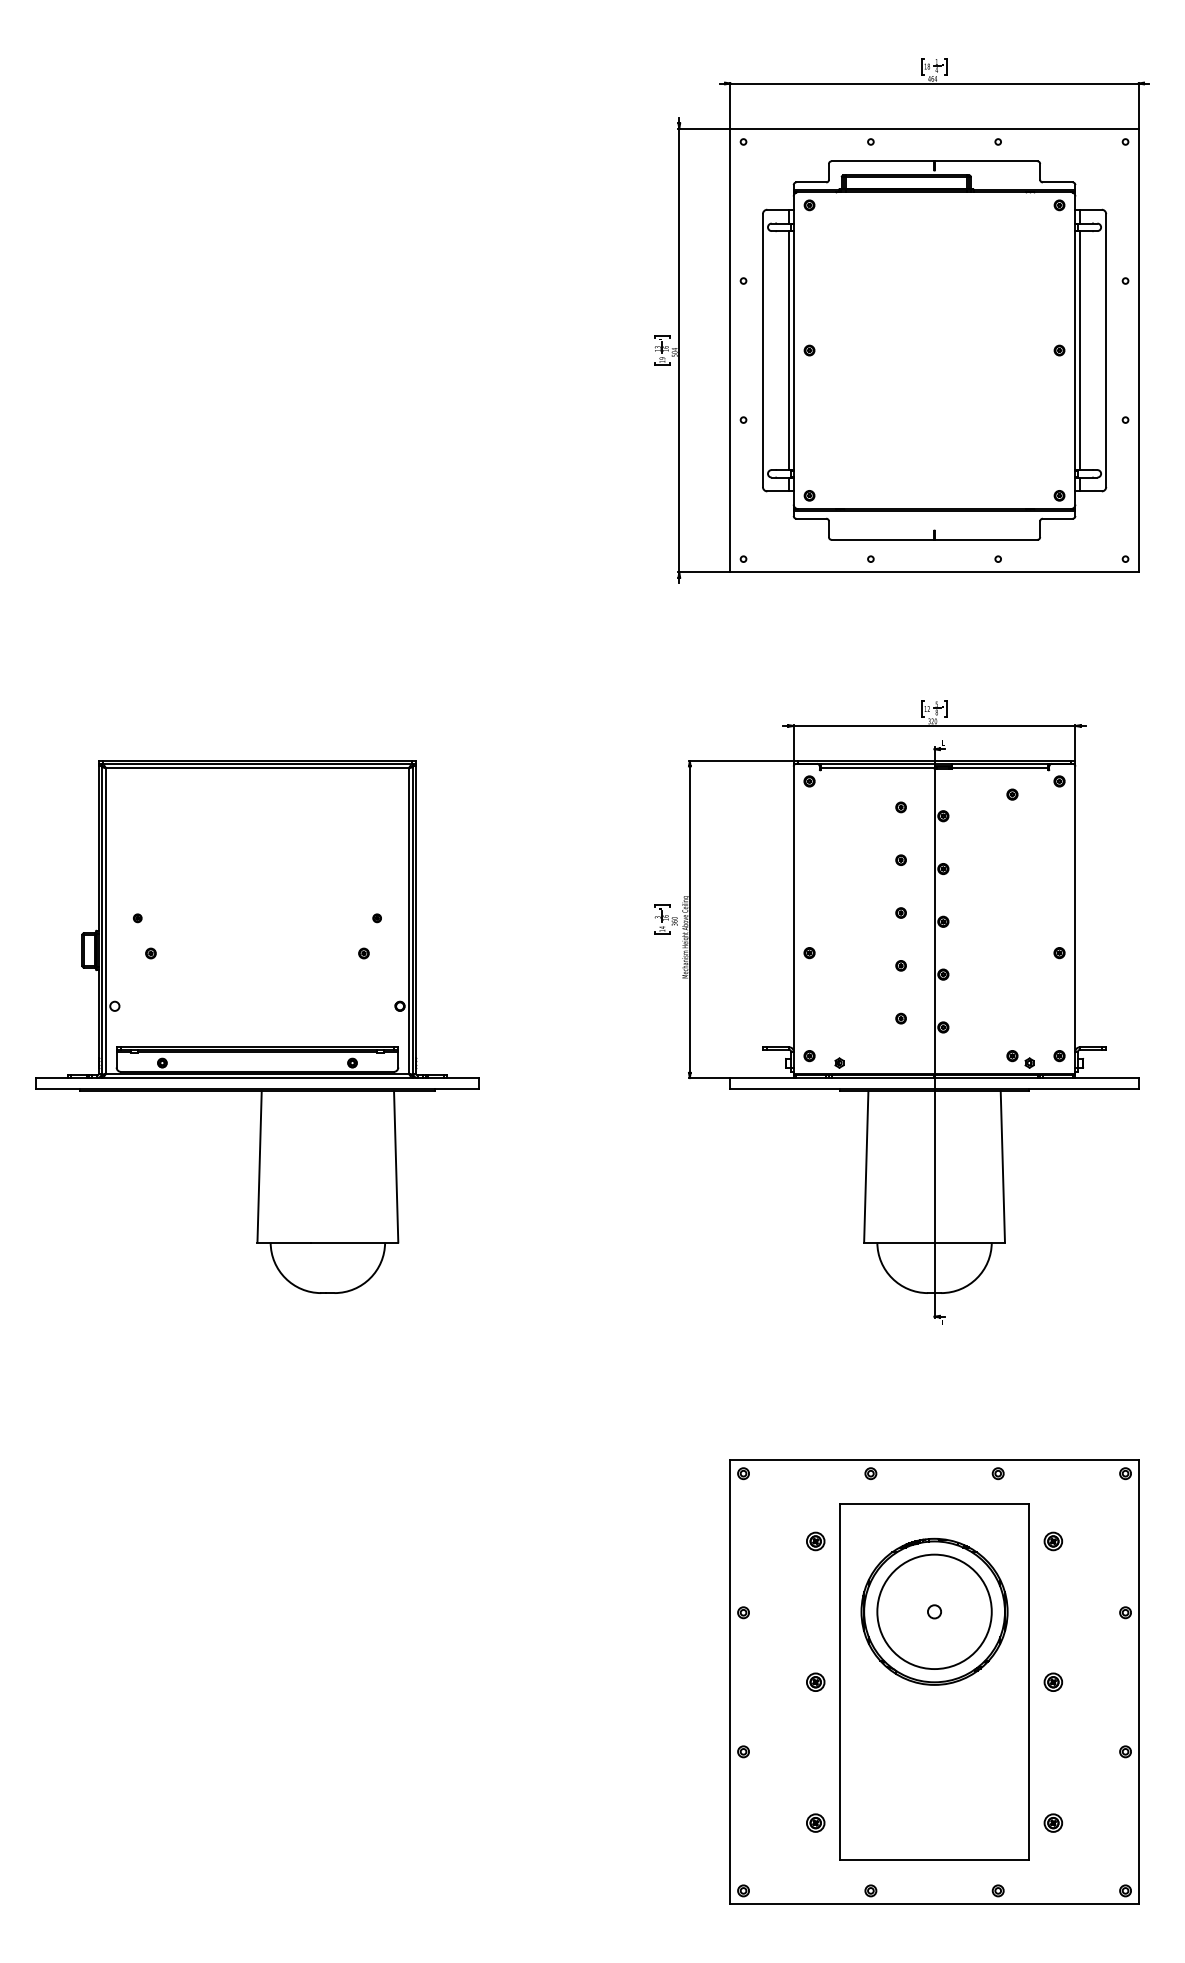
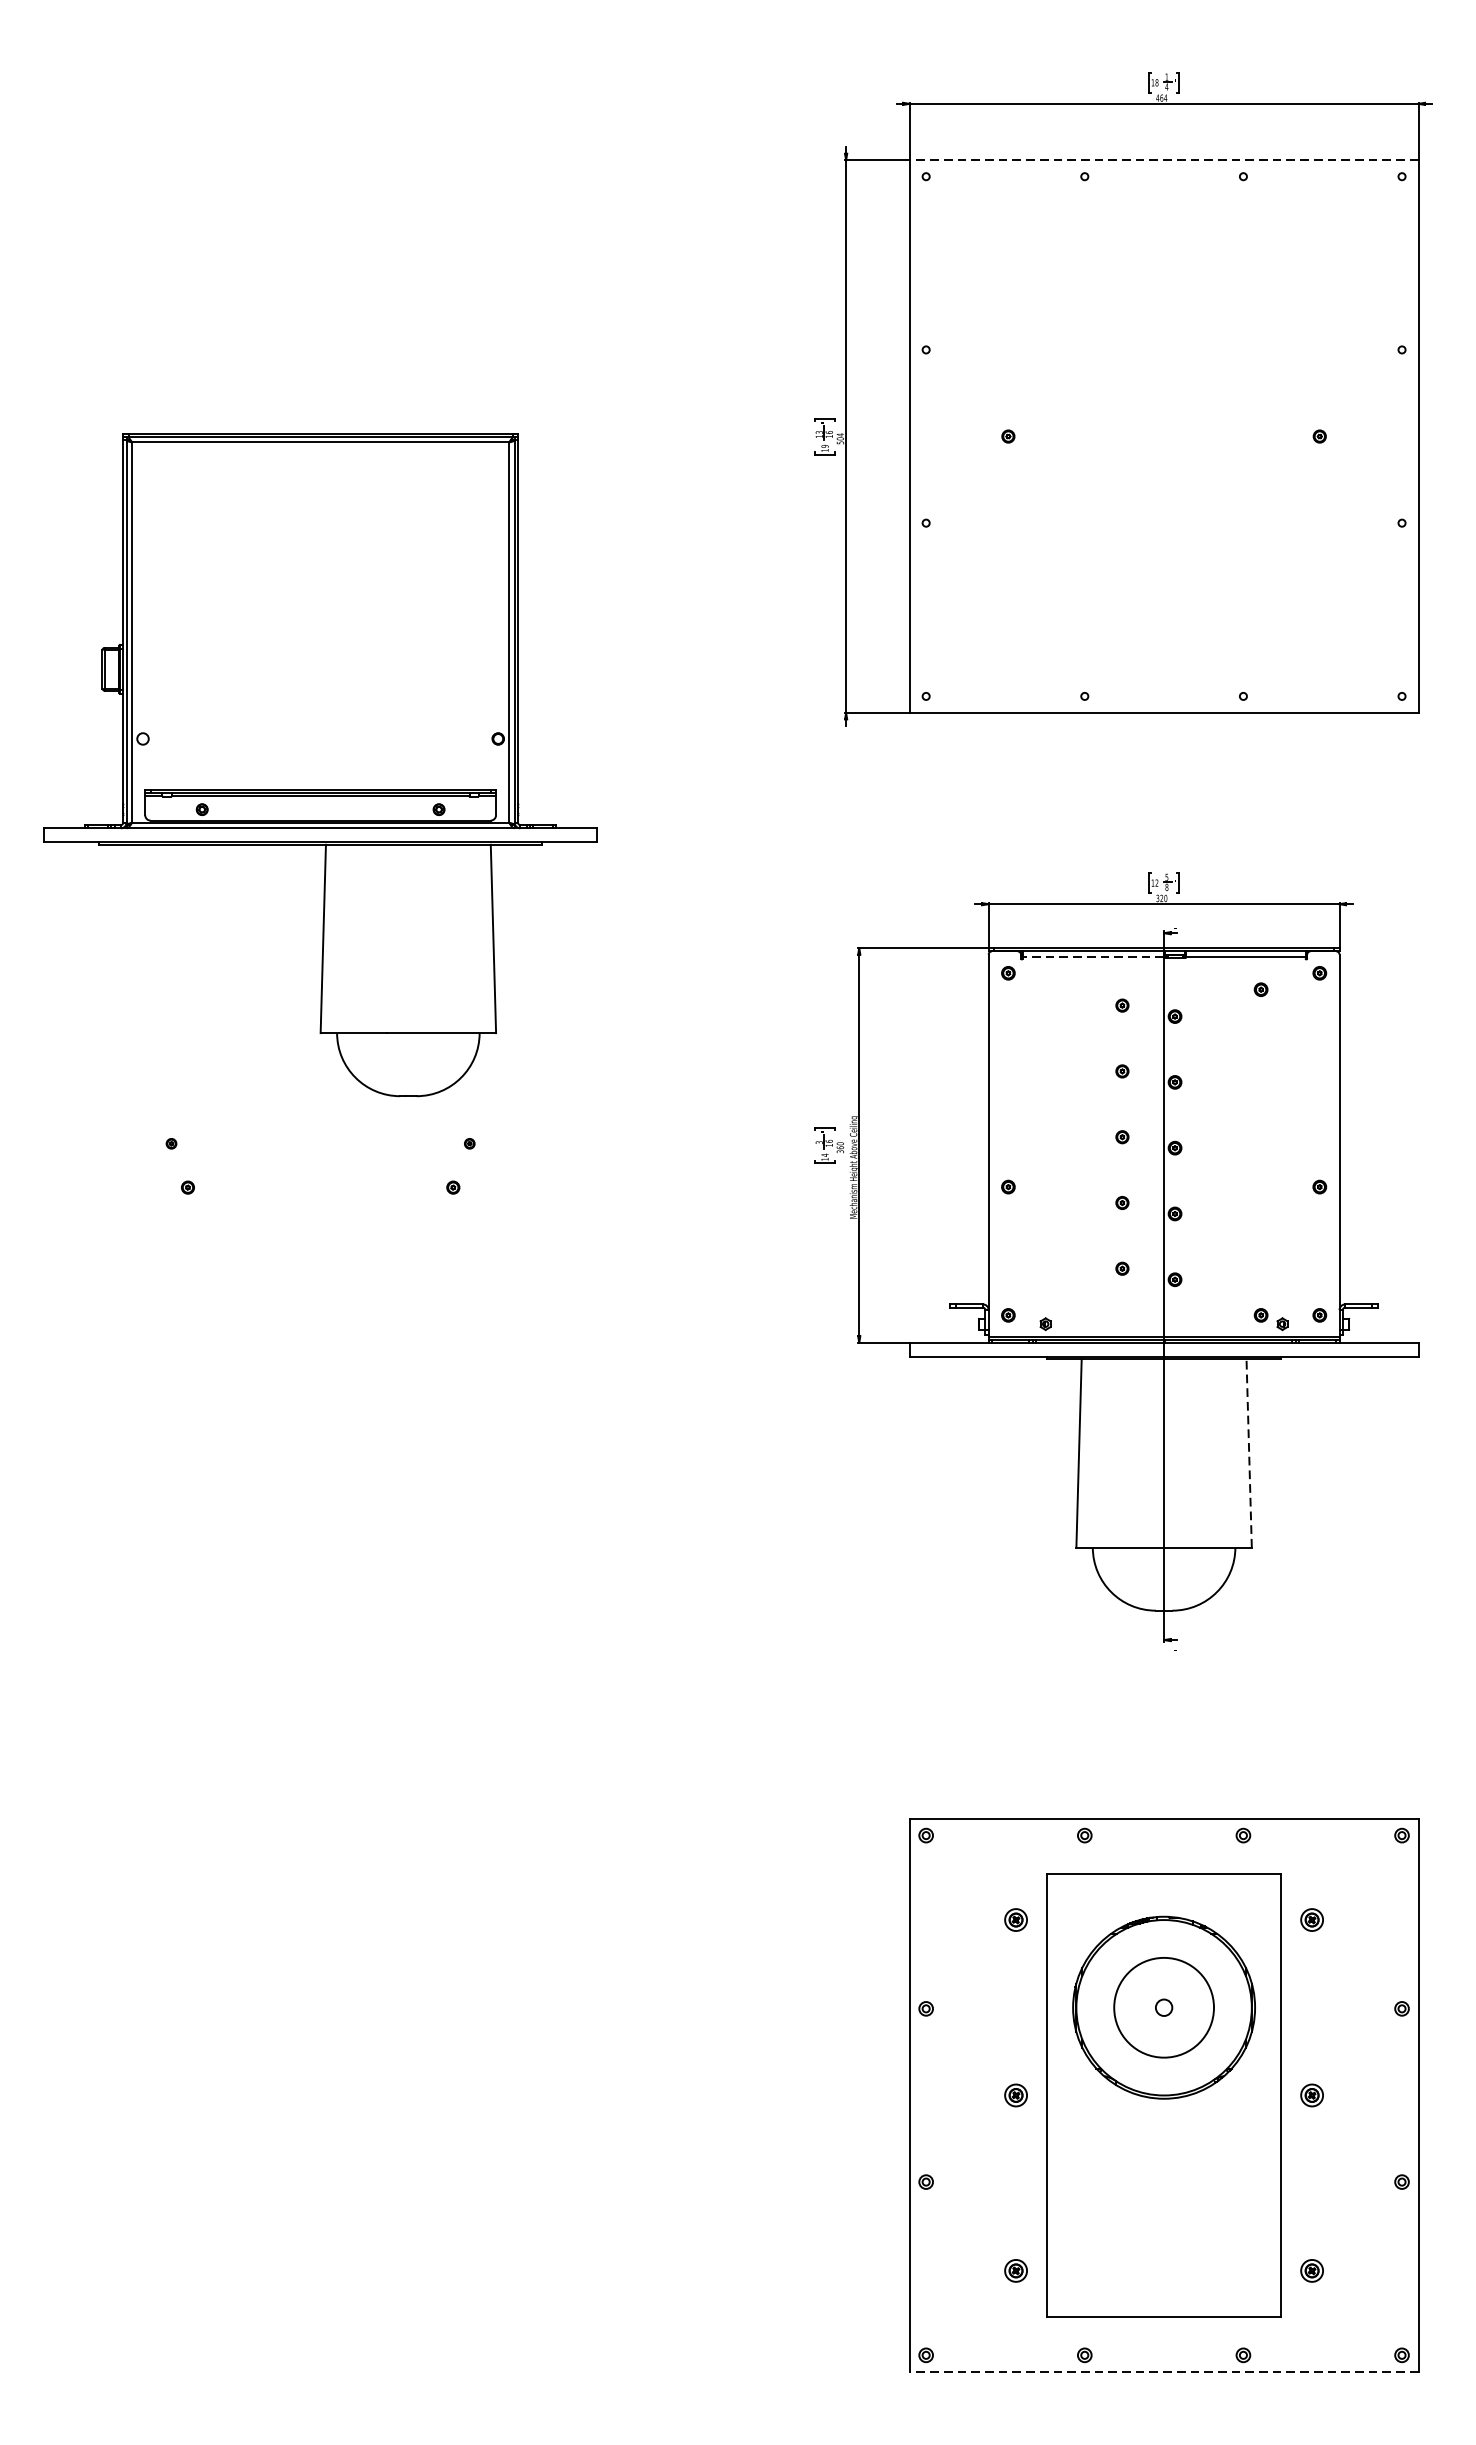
line: (934, 128) -> (1164, 159), solid -> dashed
part: (934, 350) -> (1164, 436), removed
line: (877, 768) -> (1093, 957), solid -> dashed
part: (257, 1026) -> (320, 764), moved
line: (1002, 1166) -> (1248, 1452), solid -> dashed
circle: (934, 1611) -> (1164, 2007), size x0.7
line: (934, 1904) -> (1164, 2372), solid -> dashed

